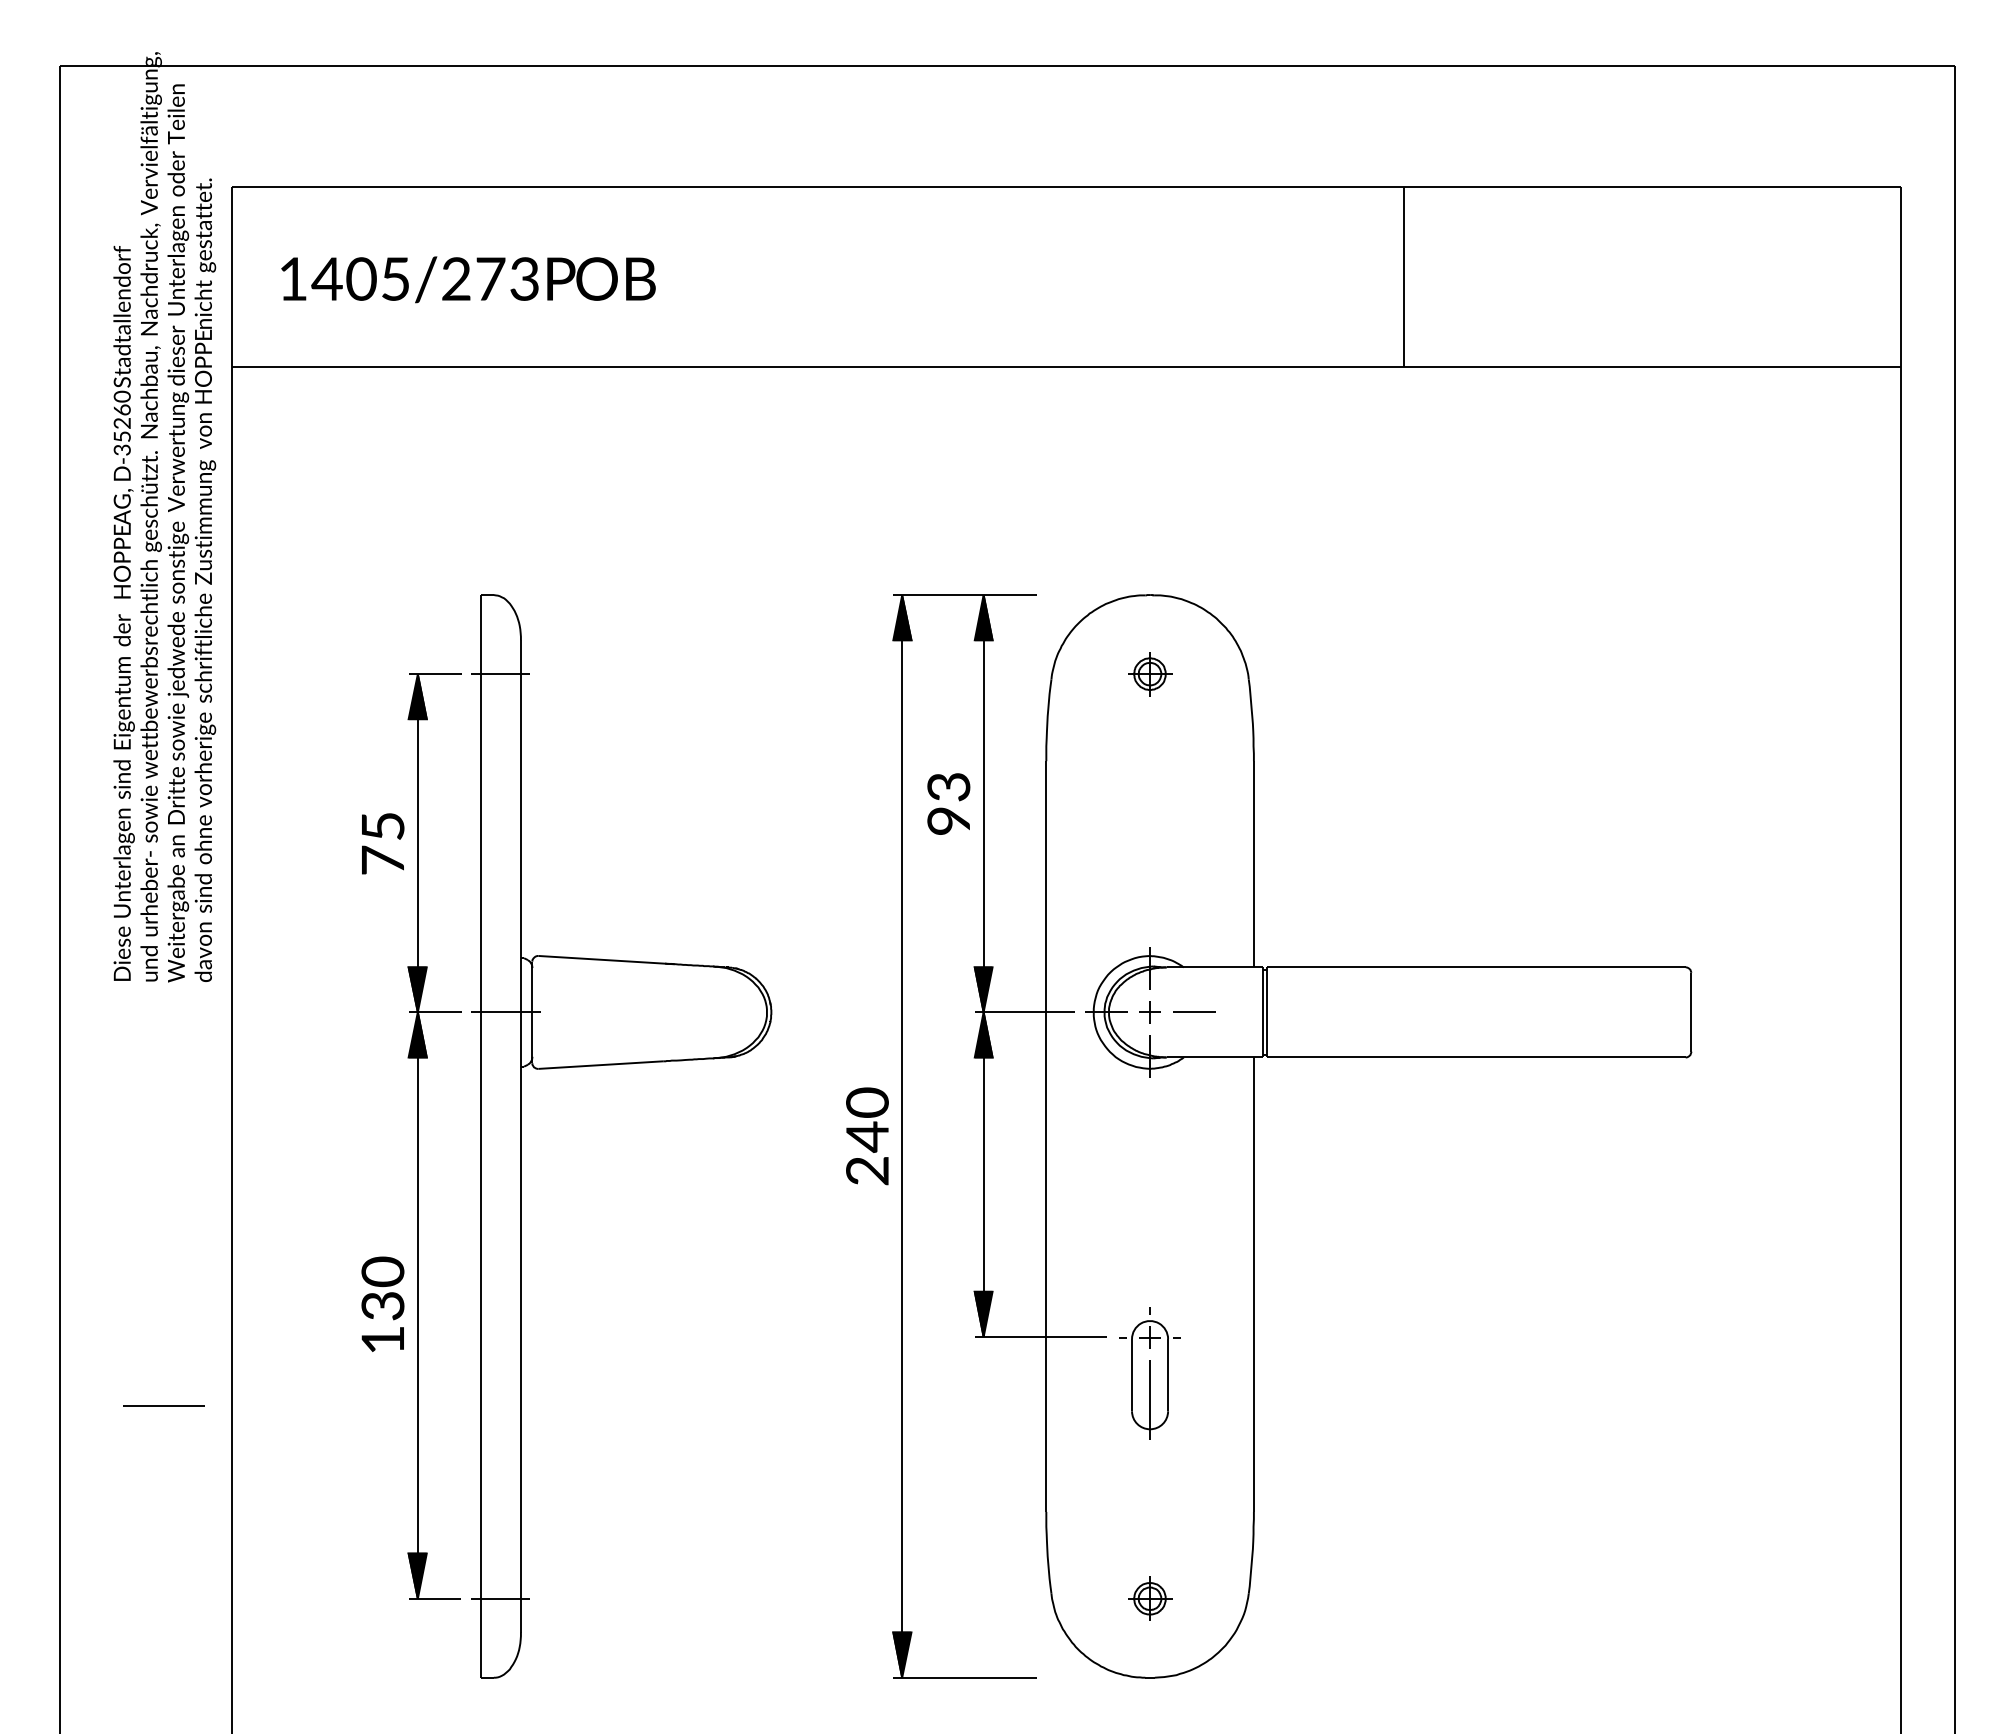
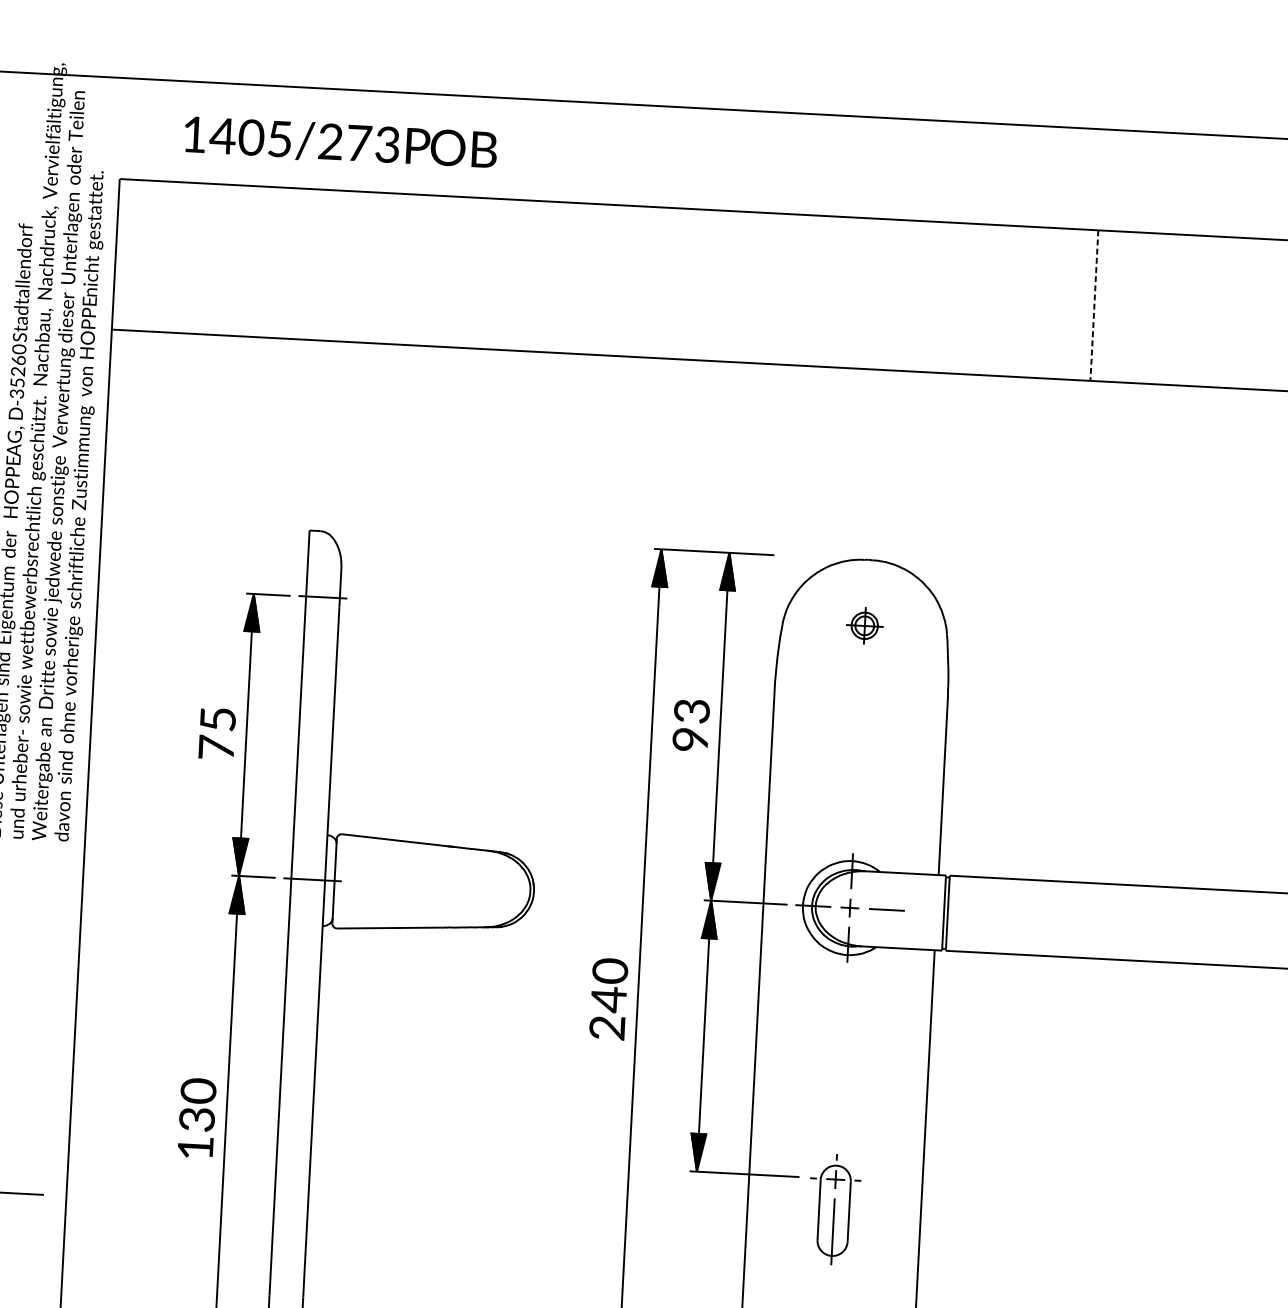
line: (1404, 277) -> (1094, 305), solid -> dashed
text: (468, 279) -> (340, 142), moved

